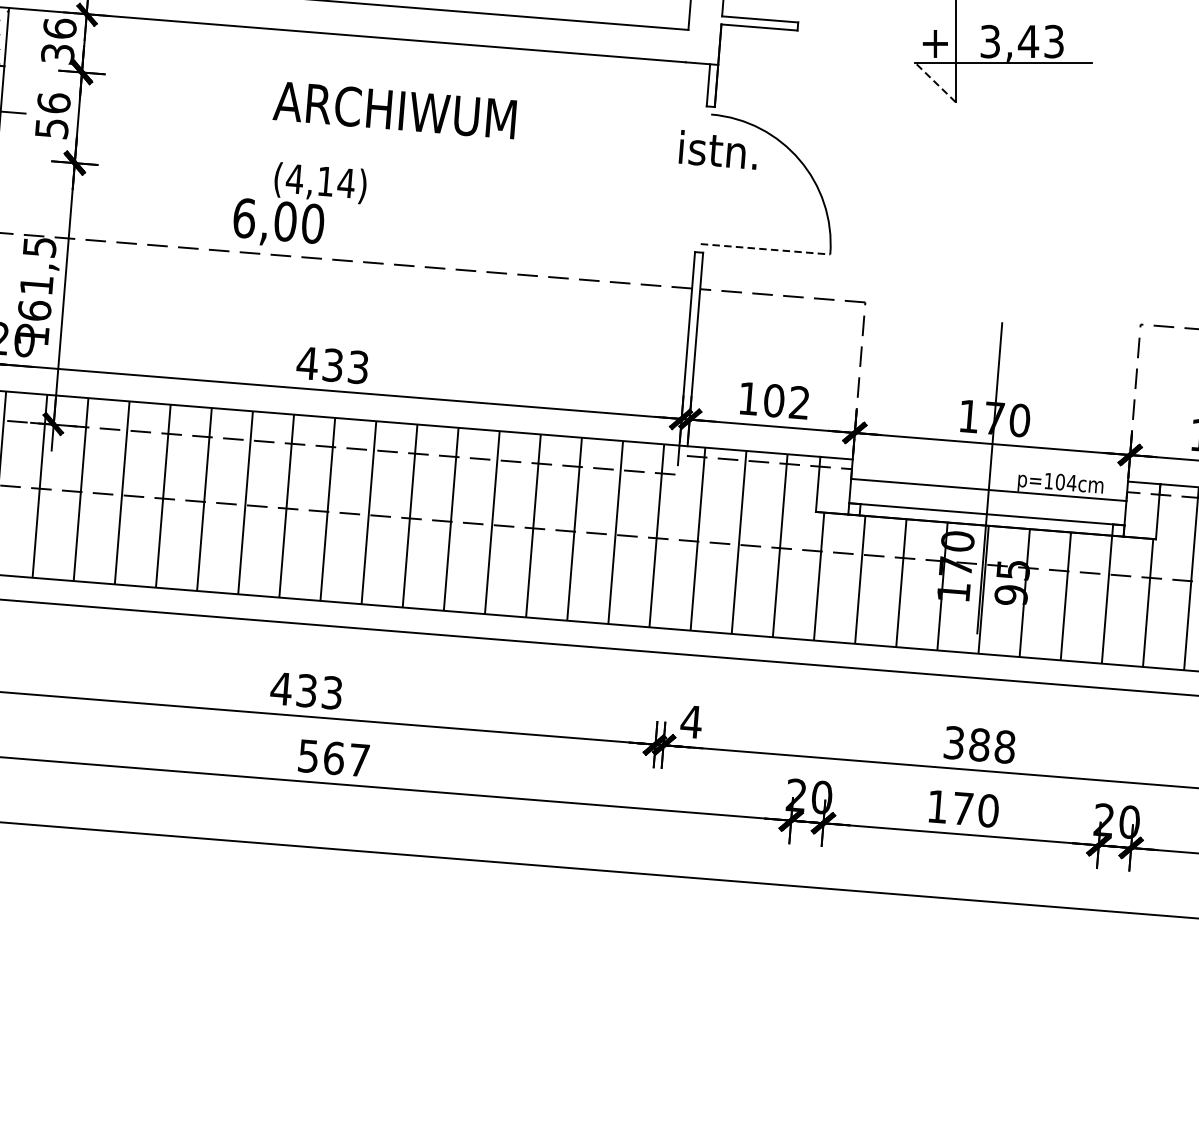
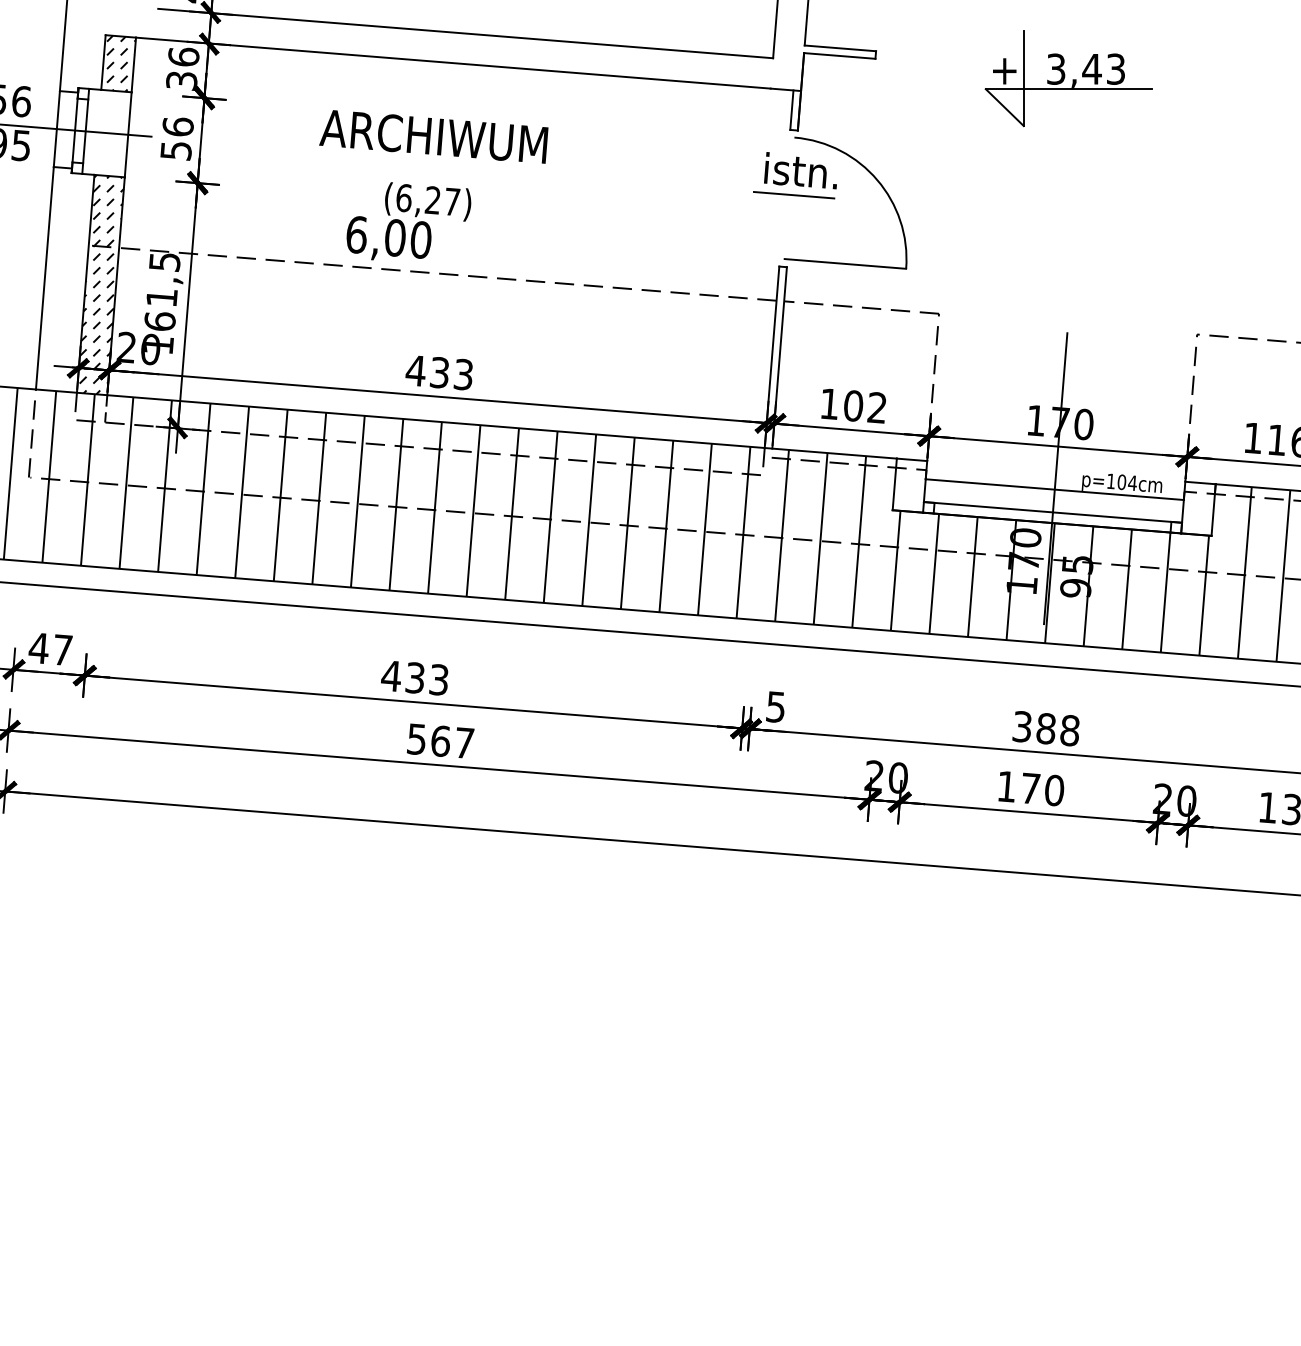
line: (935, 82) -> (1004, 107), dashed -> solid
text: (394, 110) -> (433, 136), moved
line: (710, 176) -> (793, 195), added
text: (319, 180) -> (427, 199), (4,14) -> (6,27)
line: (765, 248) -> (845, 263), dashed -> solid
text: (690, 721) -> (775, 706), 4 -> 5

